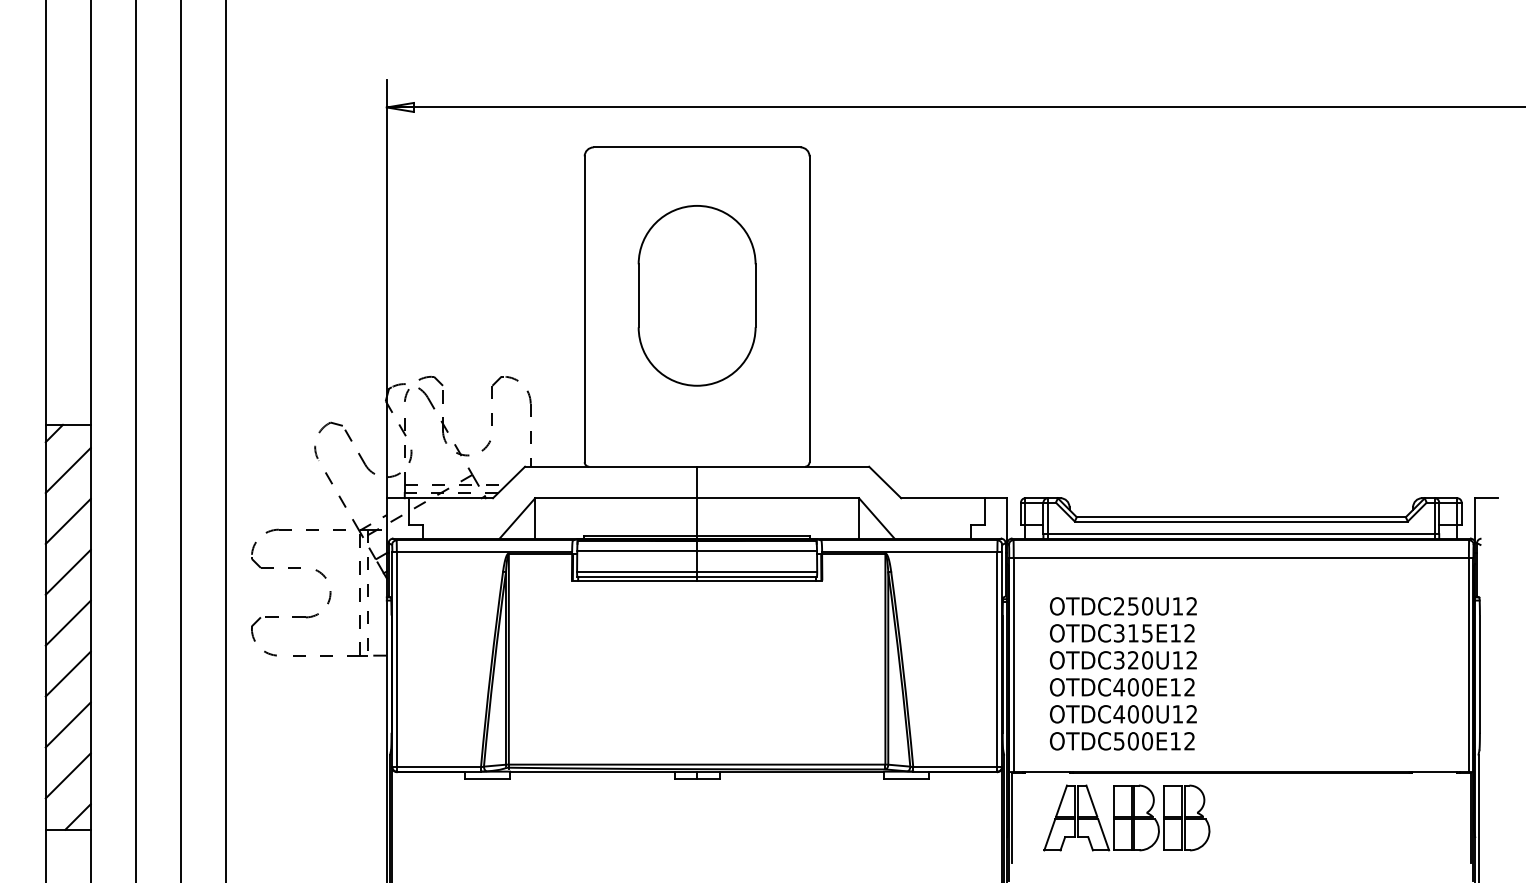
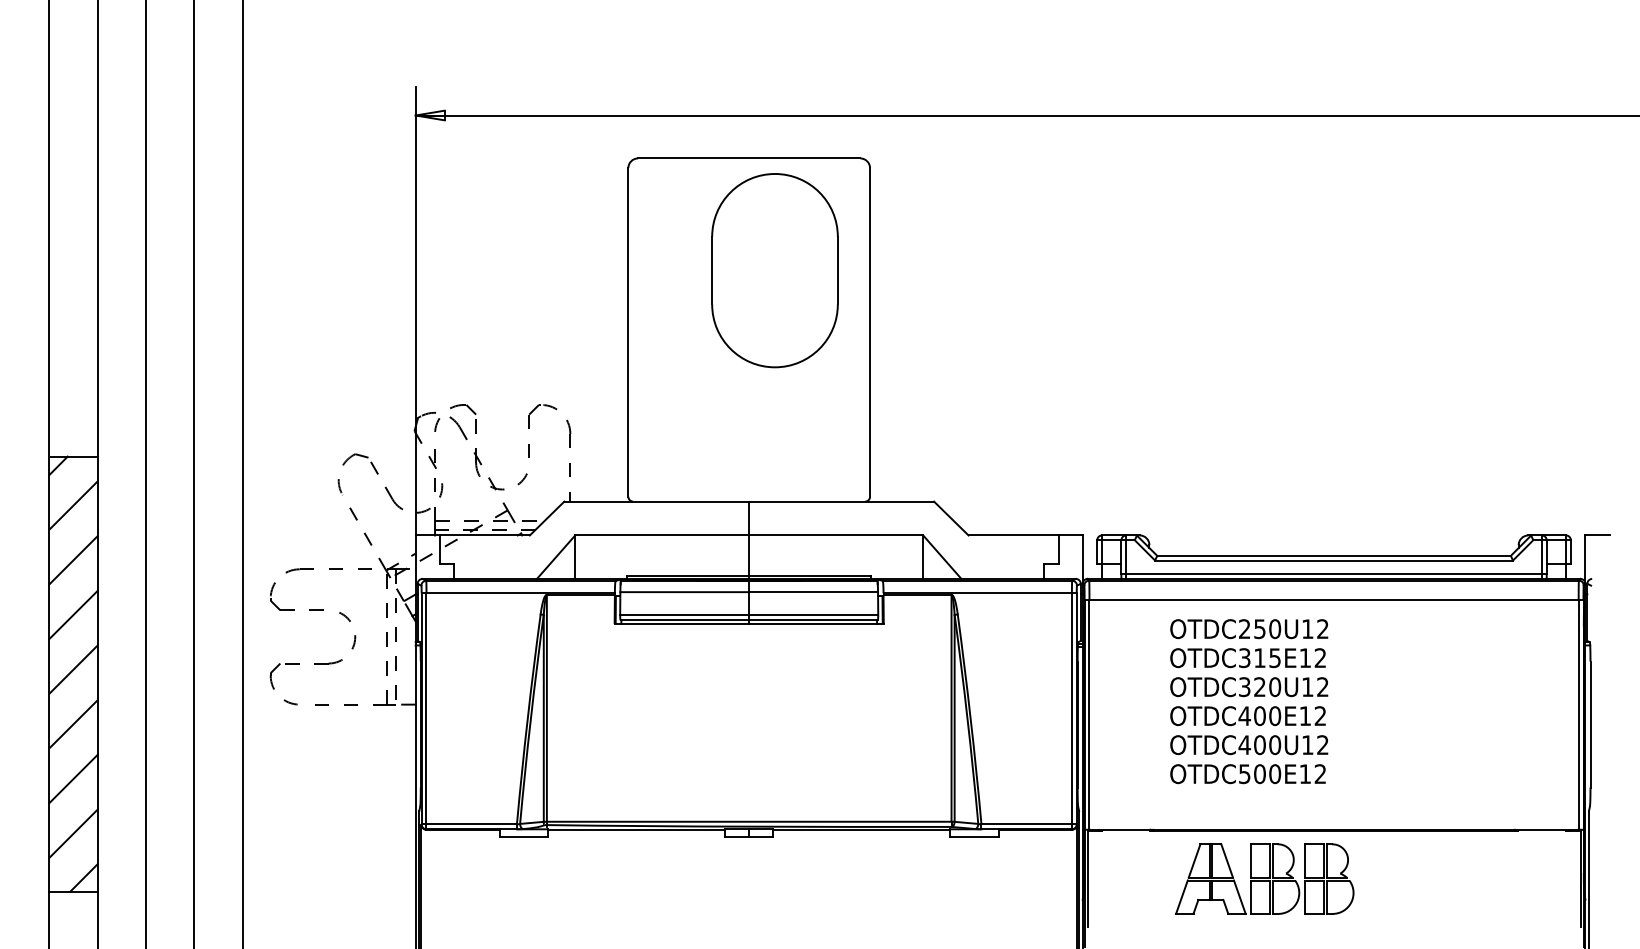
part: (696, 295) -> (774, 270), moved
text: (1122, 673) -> (1248, 701), moved
part: (1126, 817) -> (1264, 878), moved

